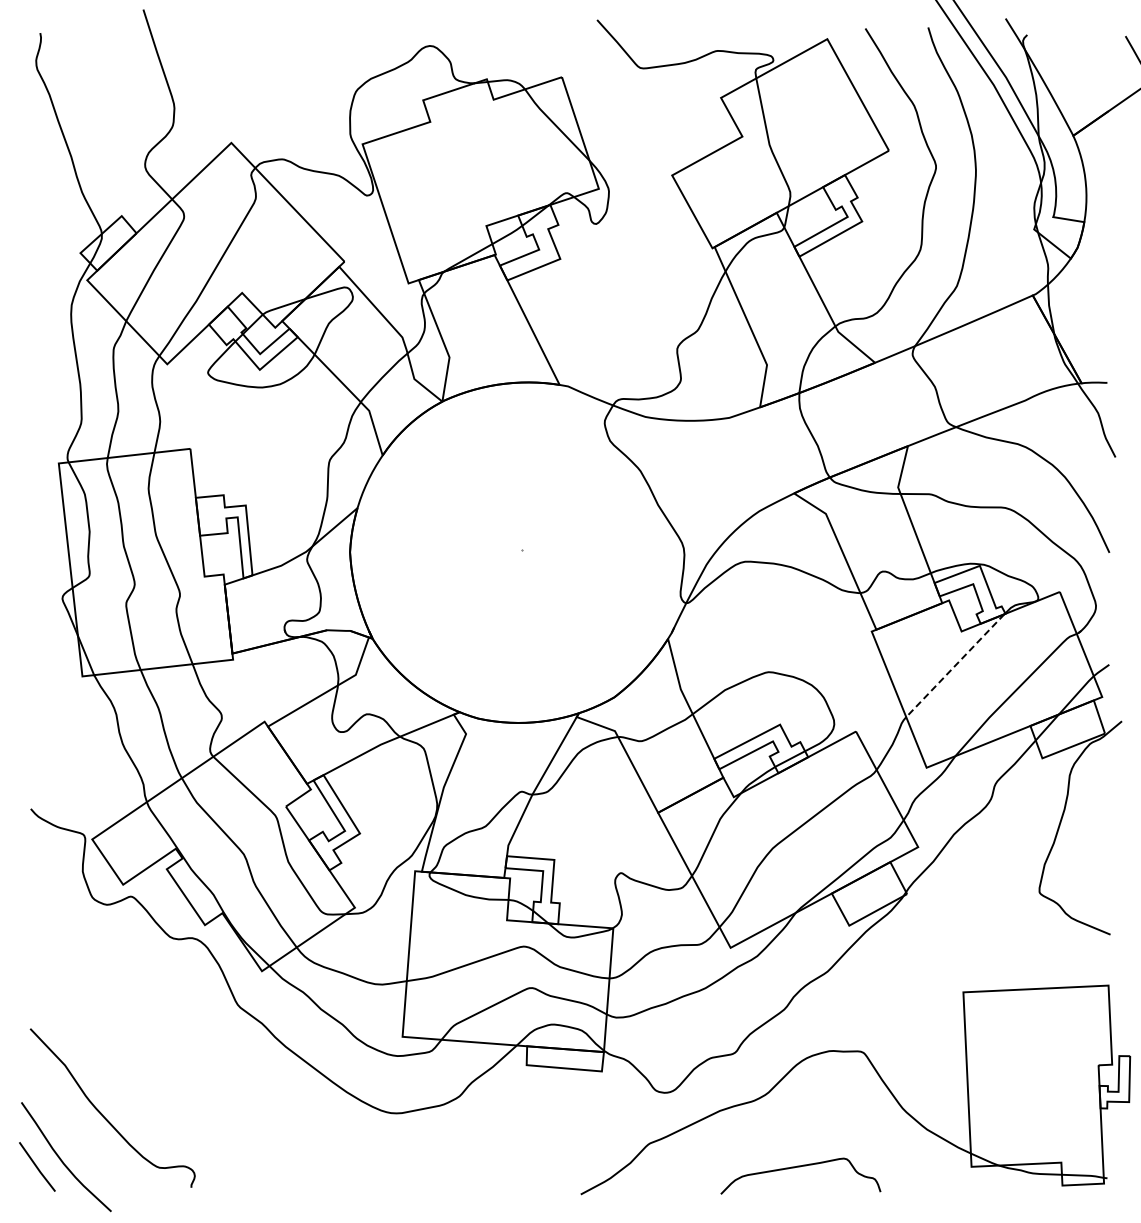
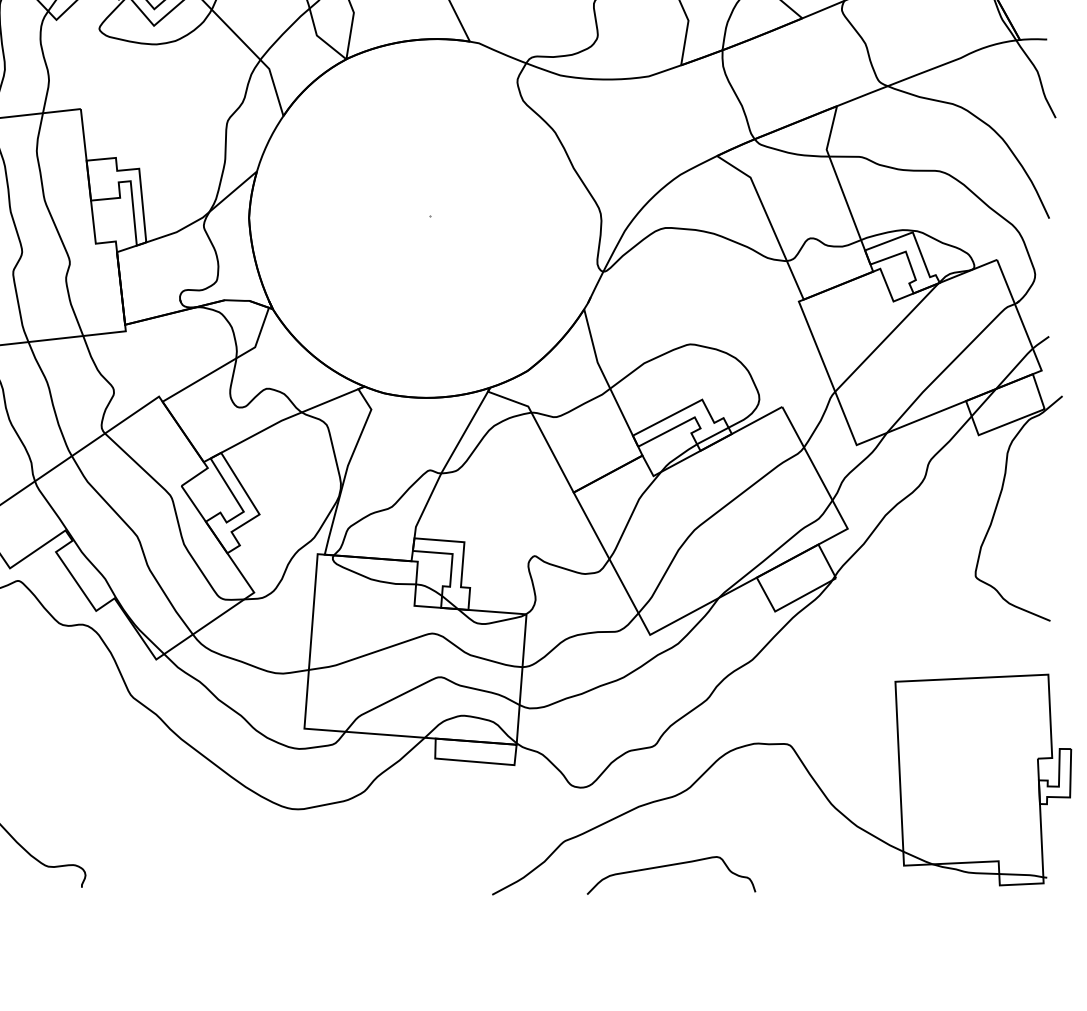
line: (955, 666) -> (887, 338), dashed -> solid
curve: (800, 1167) -> (671, 866), moved

